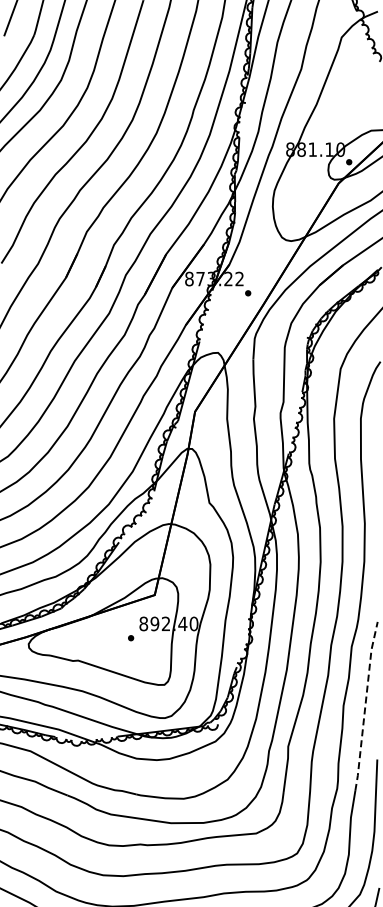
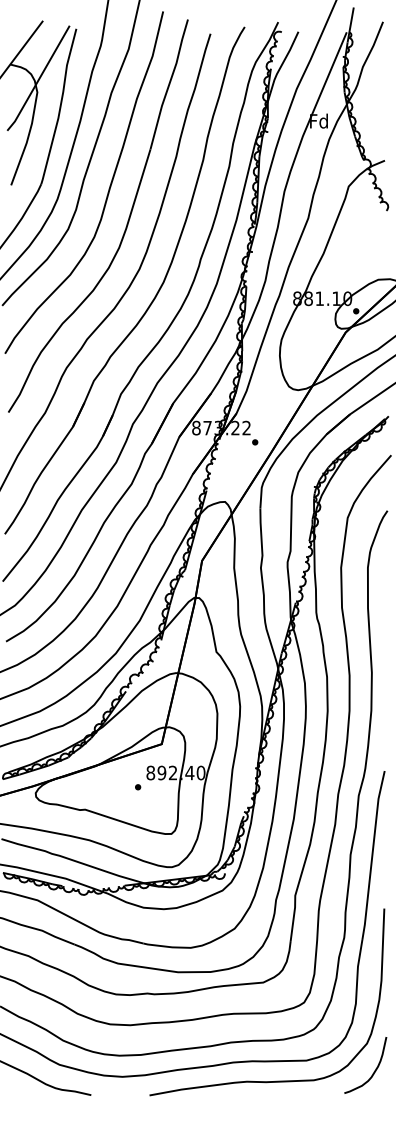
line: (365, 706) -> (372, 855), dashed -> solid

